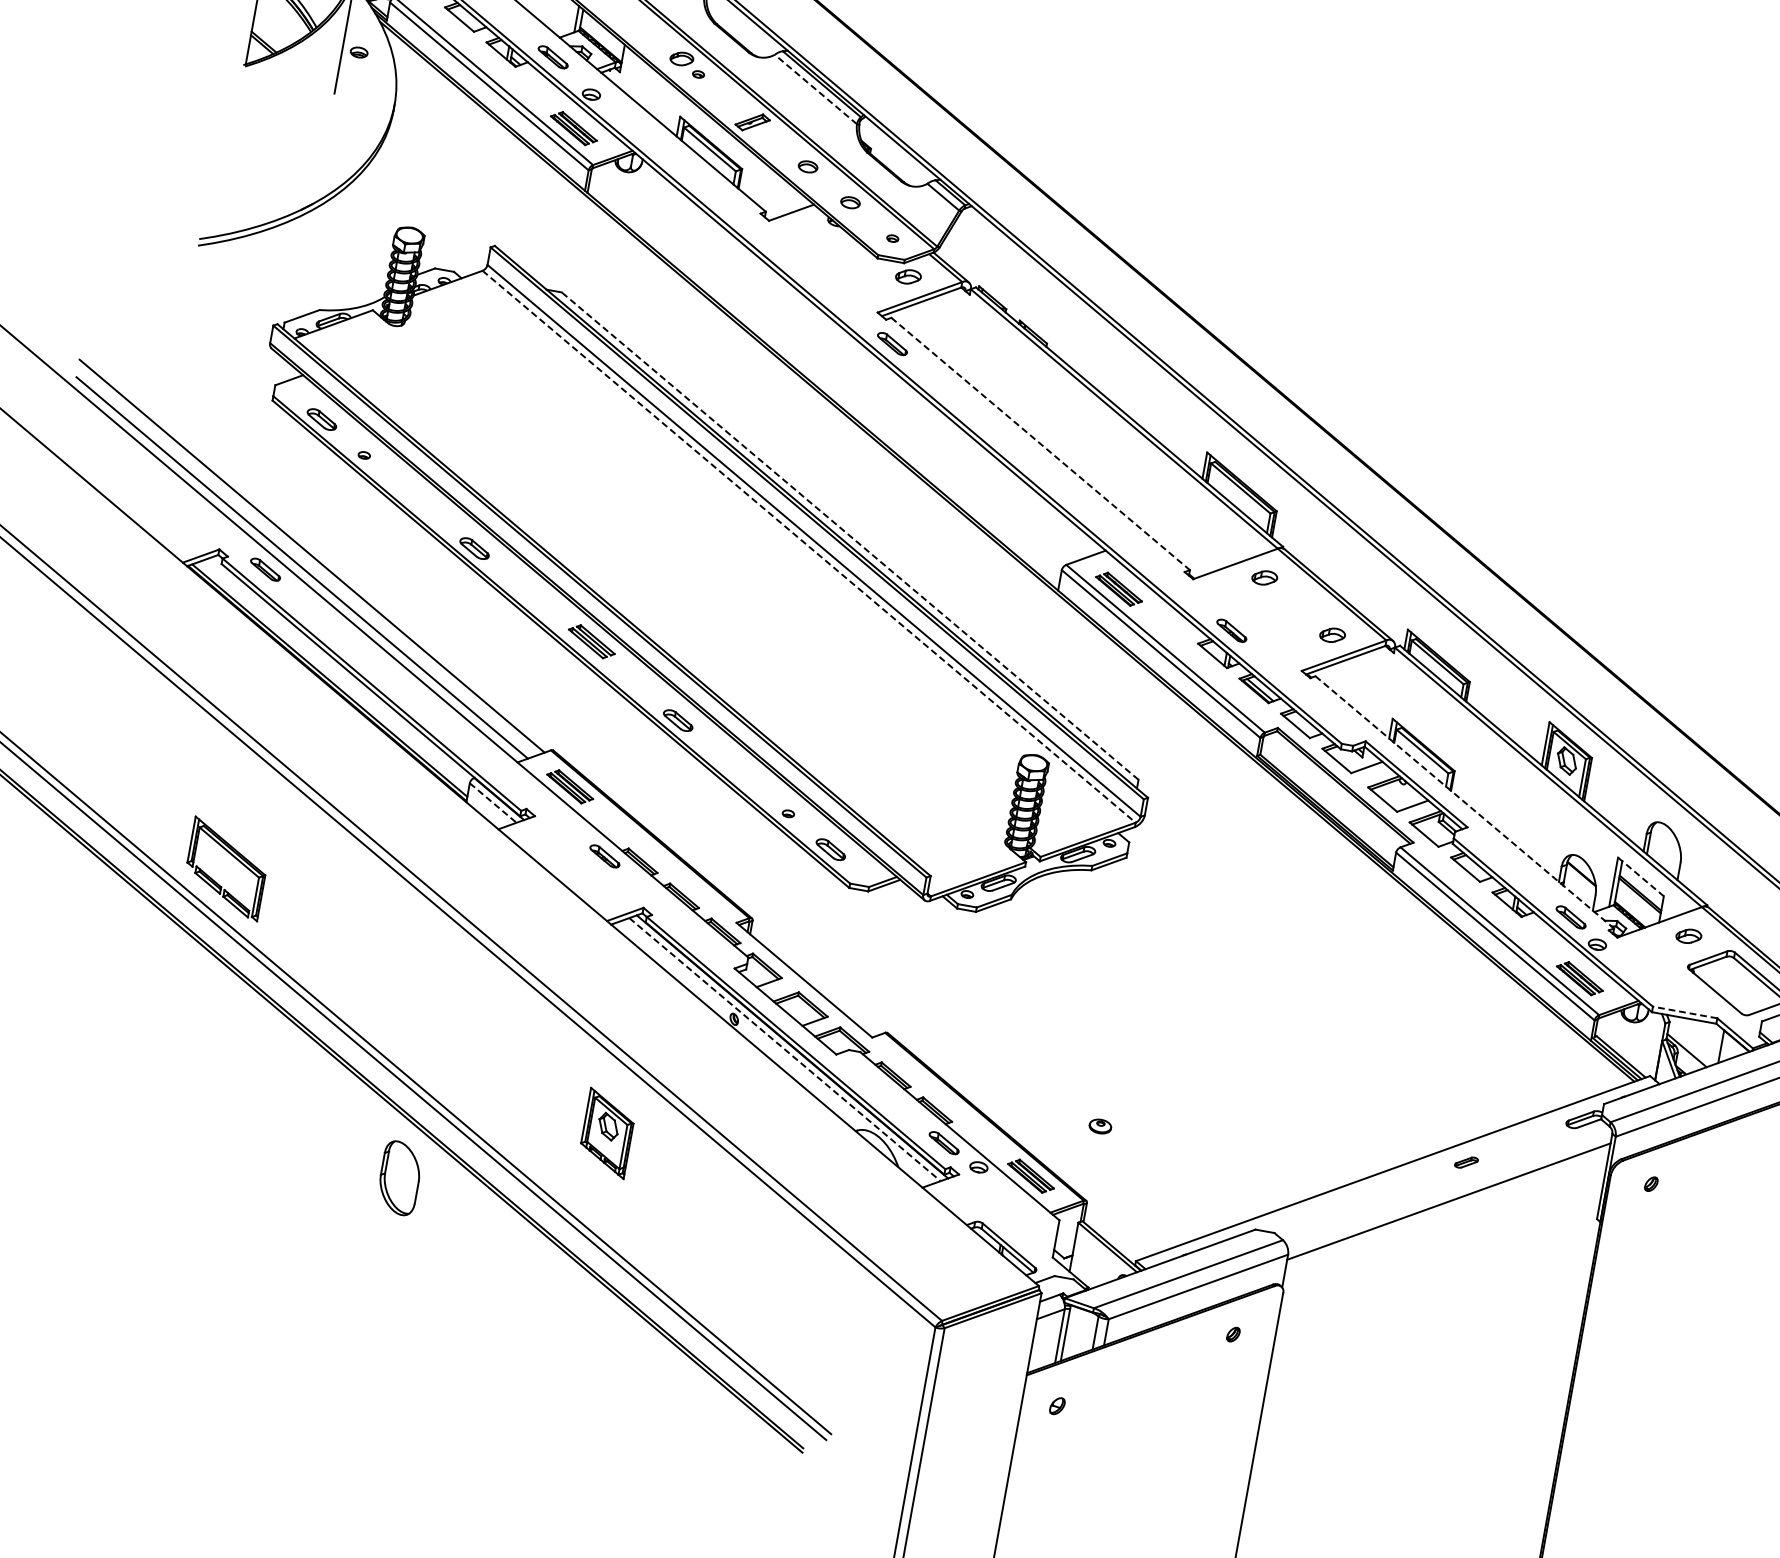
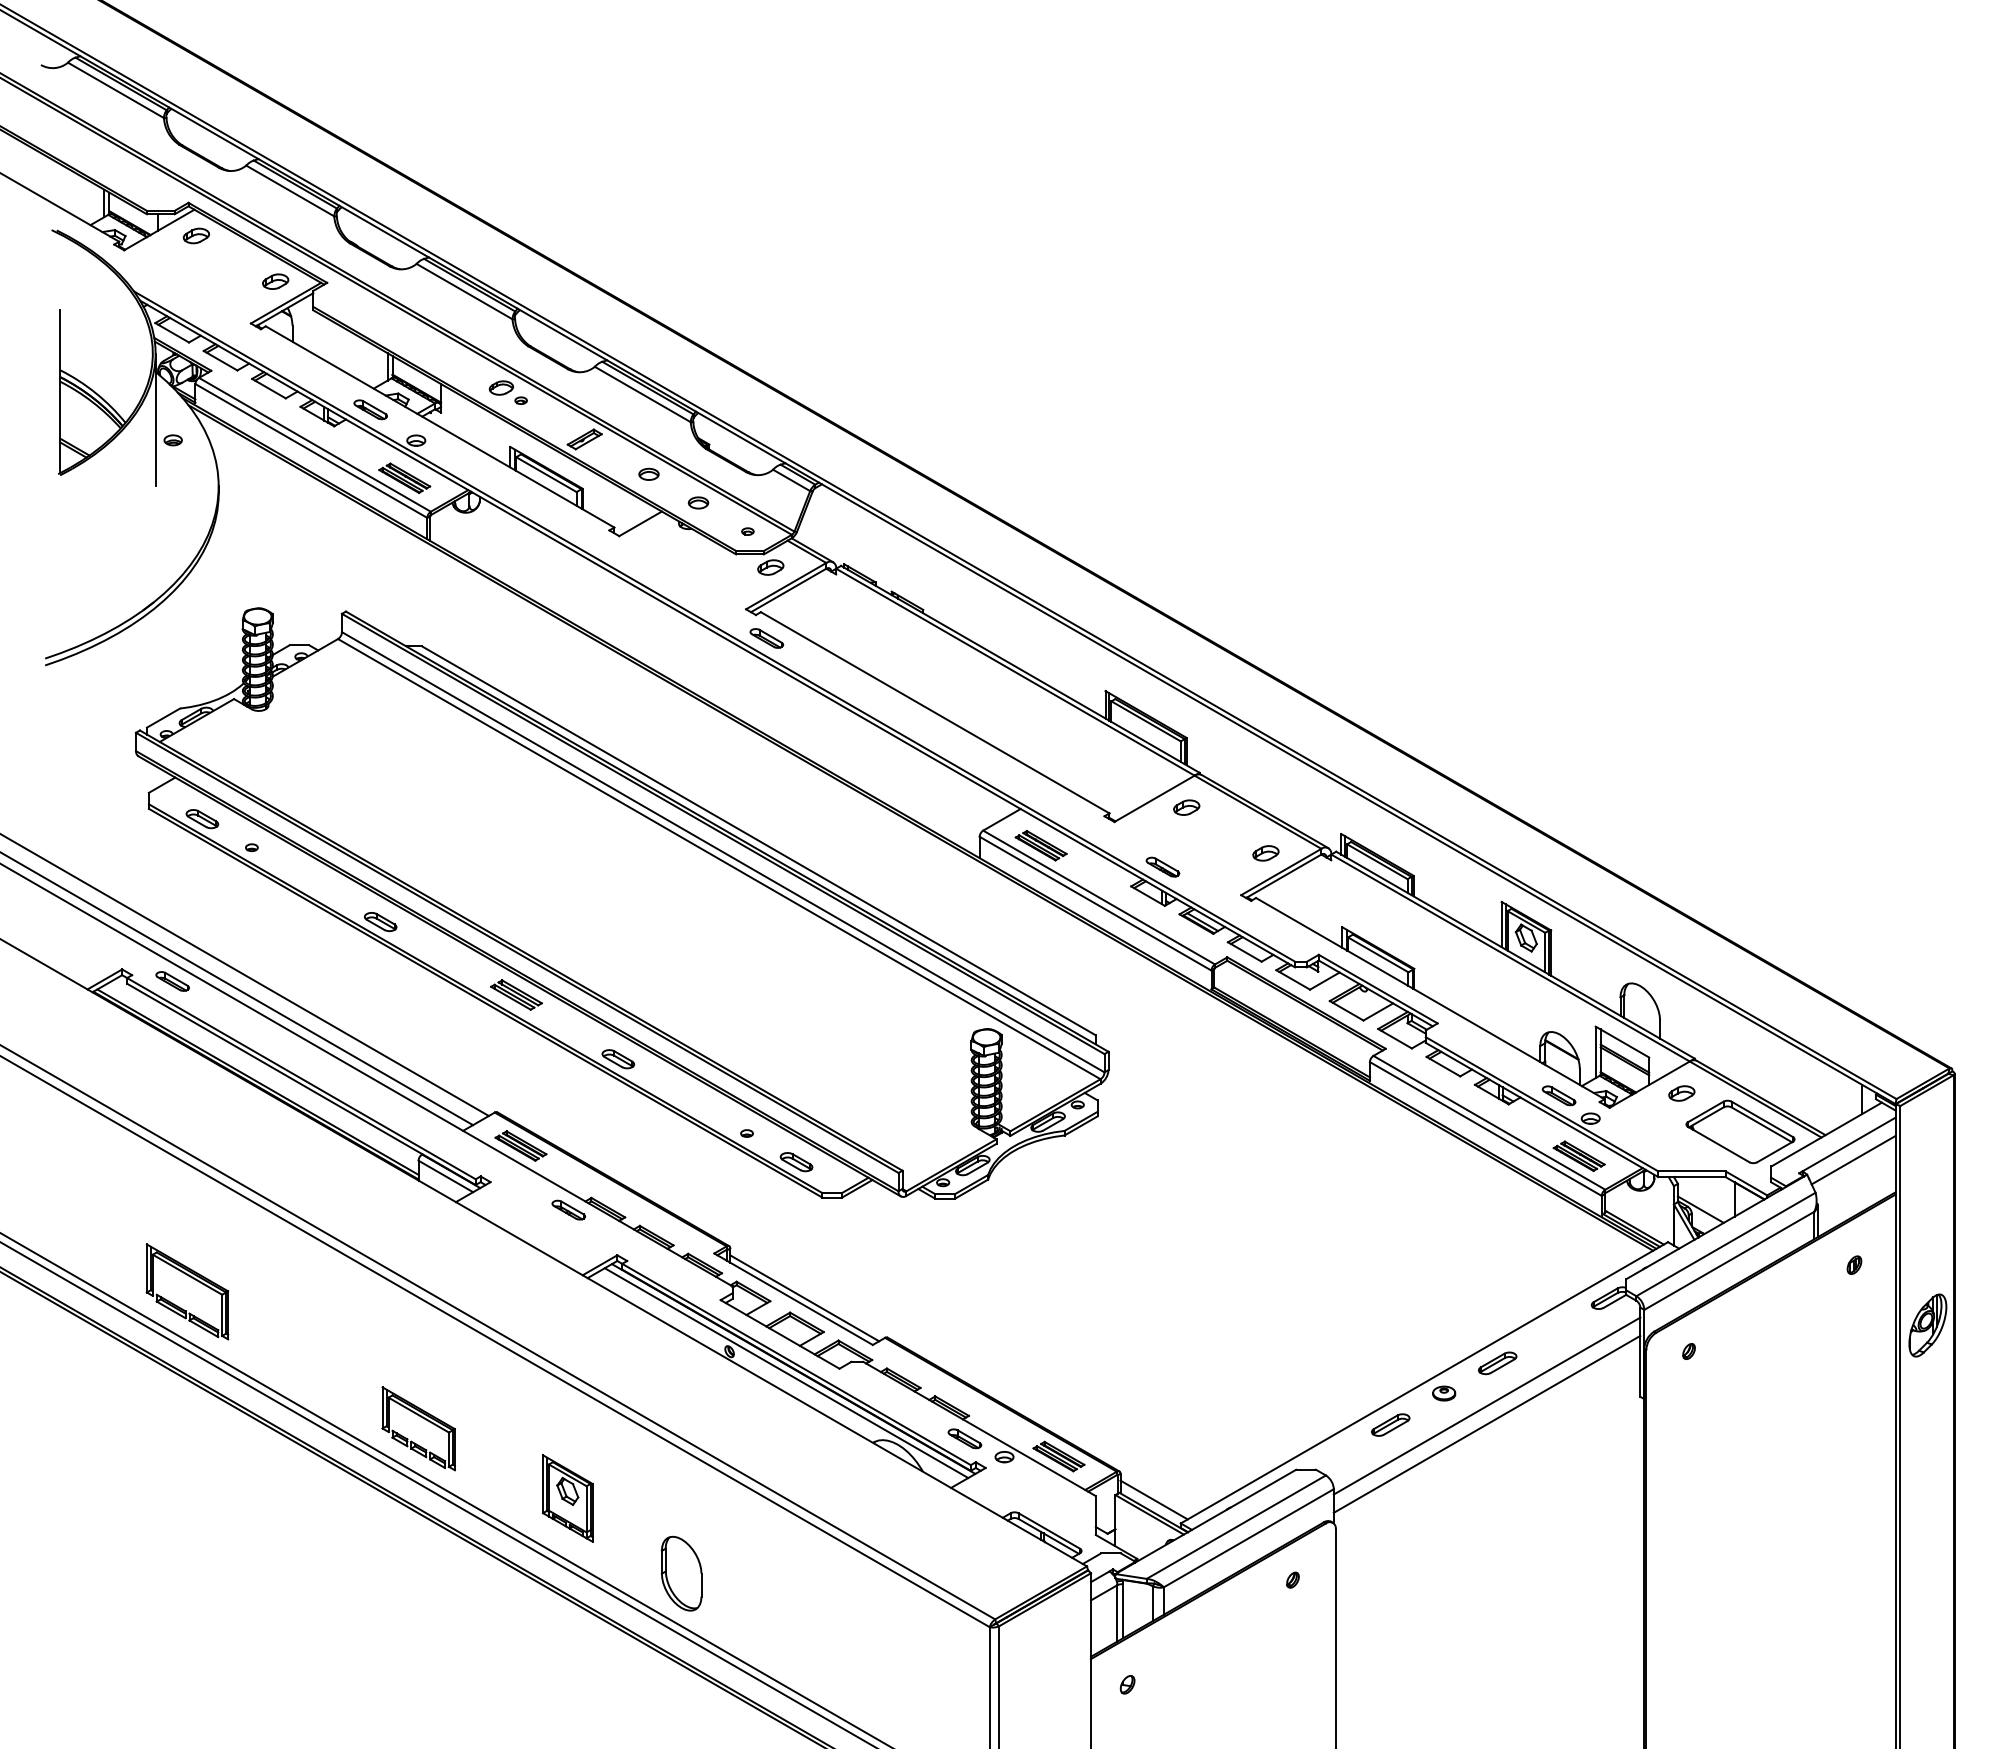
line: (815, 89) -> (642, 394), dashed -> solid
line: (1040, 444) -> (935, 713), dashed -> solid
line: (849, 535) -> (758, 840), dashed -> solid
line: (809, 547) -> (719, 859), dashed -> solid
line: (1464, 802) -> (1430, 998), dashed -> solid
line: (492, 803) -> (445, 1176), dashed -> solid
line: (1640, 877) -> (1622, 1042), dashed -> solid
line: (814, 981) -> (804, 1298), added
line: (1684, 1012) -> (1691, 1171), dashed -> solid
part: (431, 1032) -> (425, 1420), added
line: (784, 1049) -> (786, 1373), dashed -> solid
part: (1100, 1126) -> (1444, 1393), moved
part: (607, 1133) -> (567, 1498), moved
part: (1466, 1162) -> (1497, 1363), size x1.67
part: (399, 1178) -> (681, 1573), moved
part: (1353, 1202) -> (1390, 1424), added
line: (1445, 1218) -> (1486, 1423), added
line: (1114, 1233) -> (1153, 1499), added

